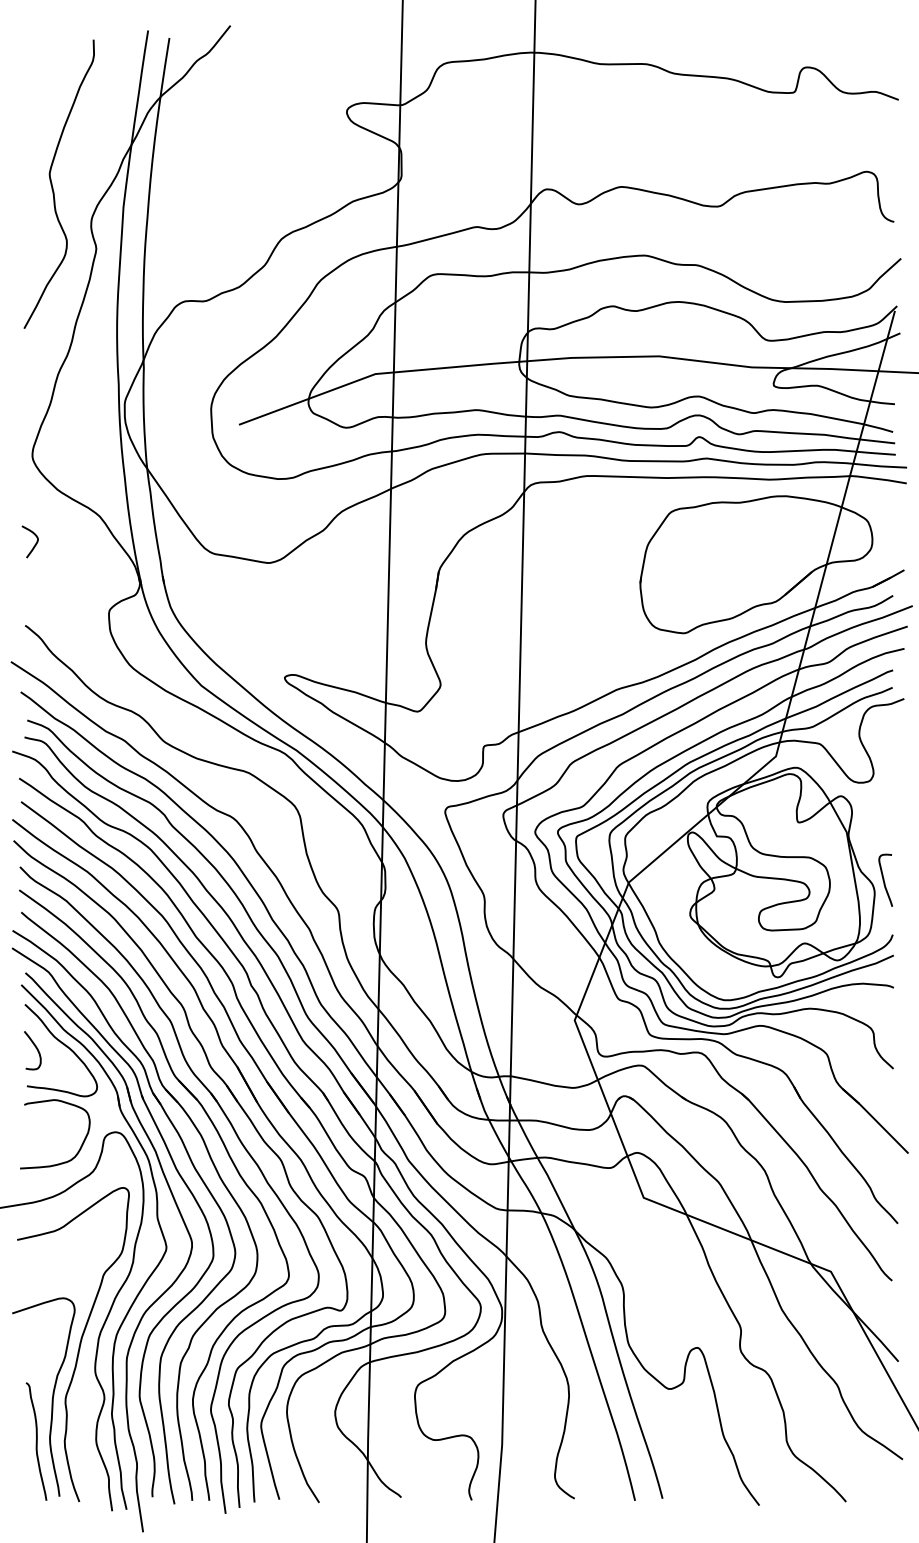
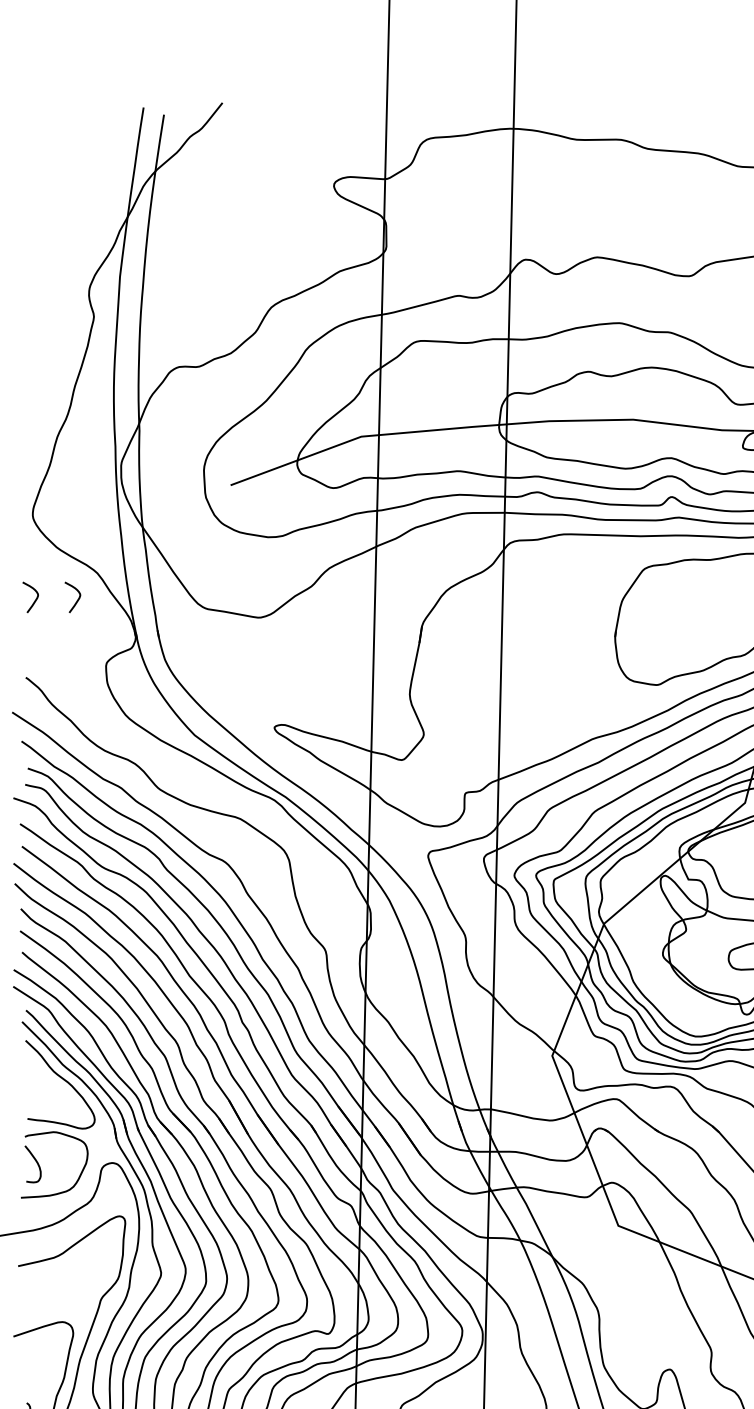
curve: (52, 183) -> (51, 254), removed
curve: (78, 544) -> (76, 599), added
curve: (35, 1048) -> (35, 1162), moved

